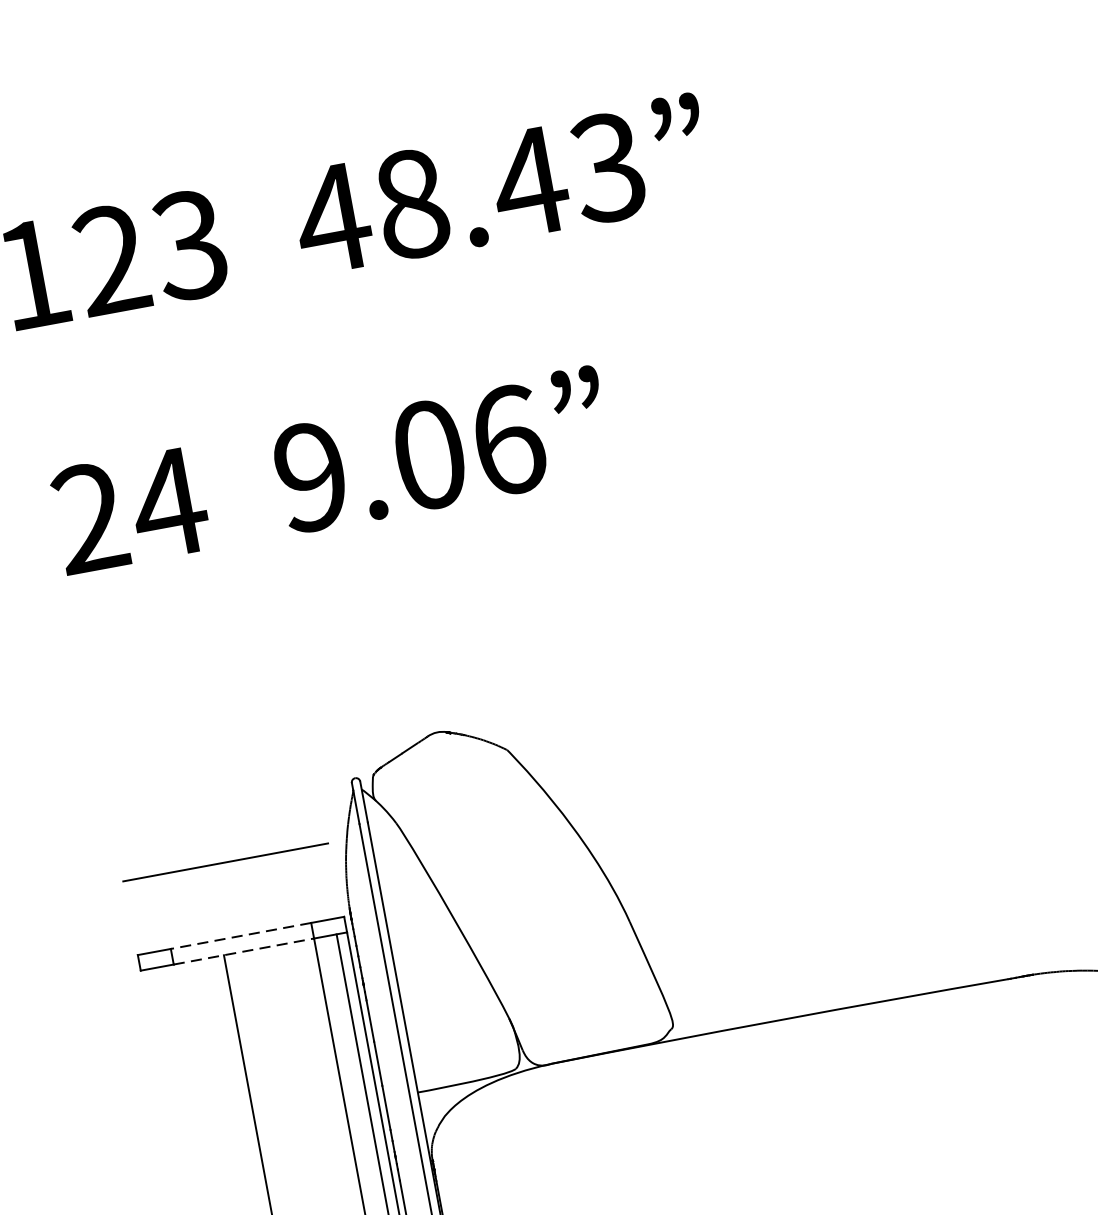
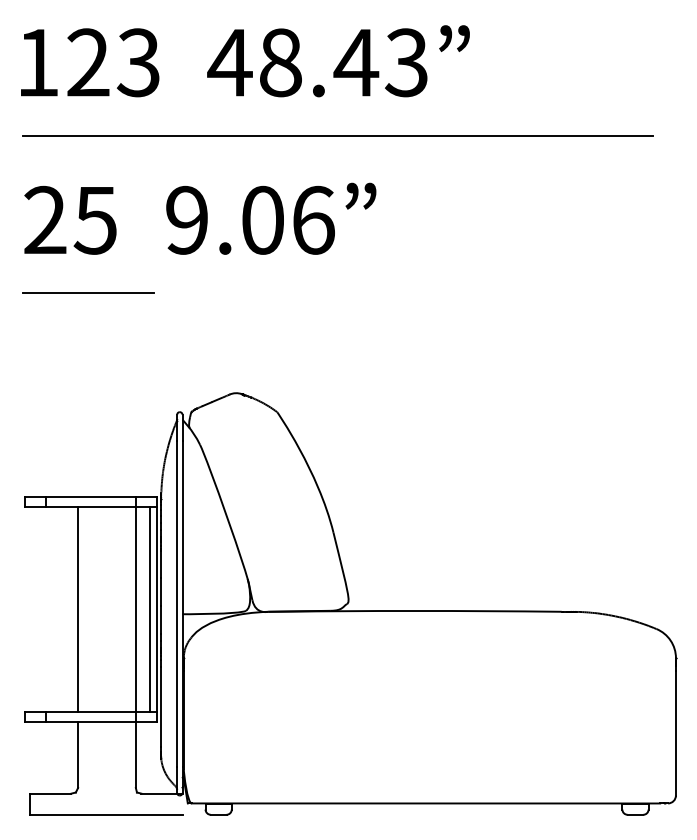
line: (522, 300) -> (338, 135), added
text: (168, 503) -> (95, 220), 24 -> 25
line: (224, 860) -> (88, 292), moved
line: (240, 935) -> (90, 496), dashed -> solid
line: (243, 951) -> (90, 506), dashed -> solid

